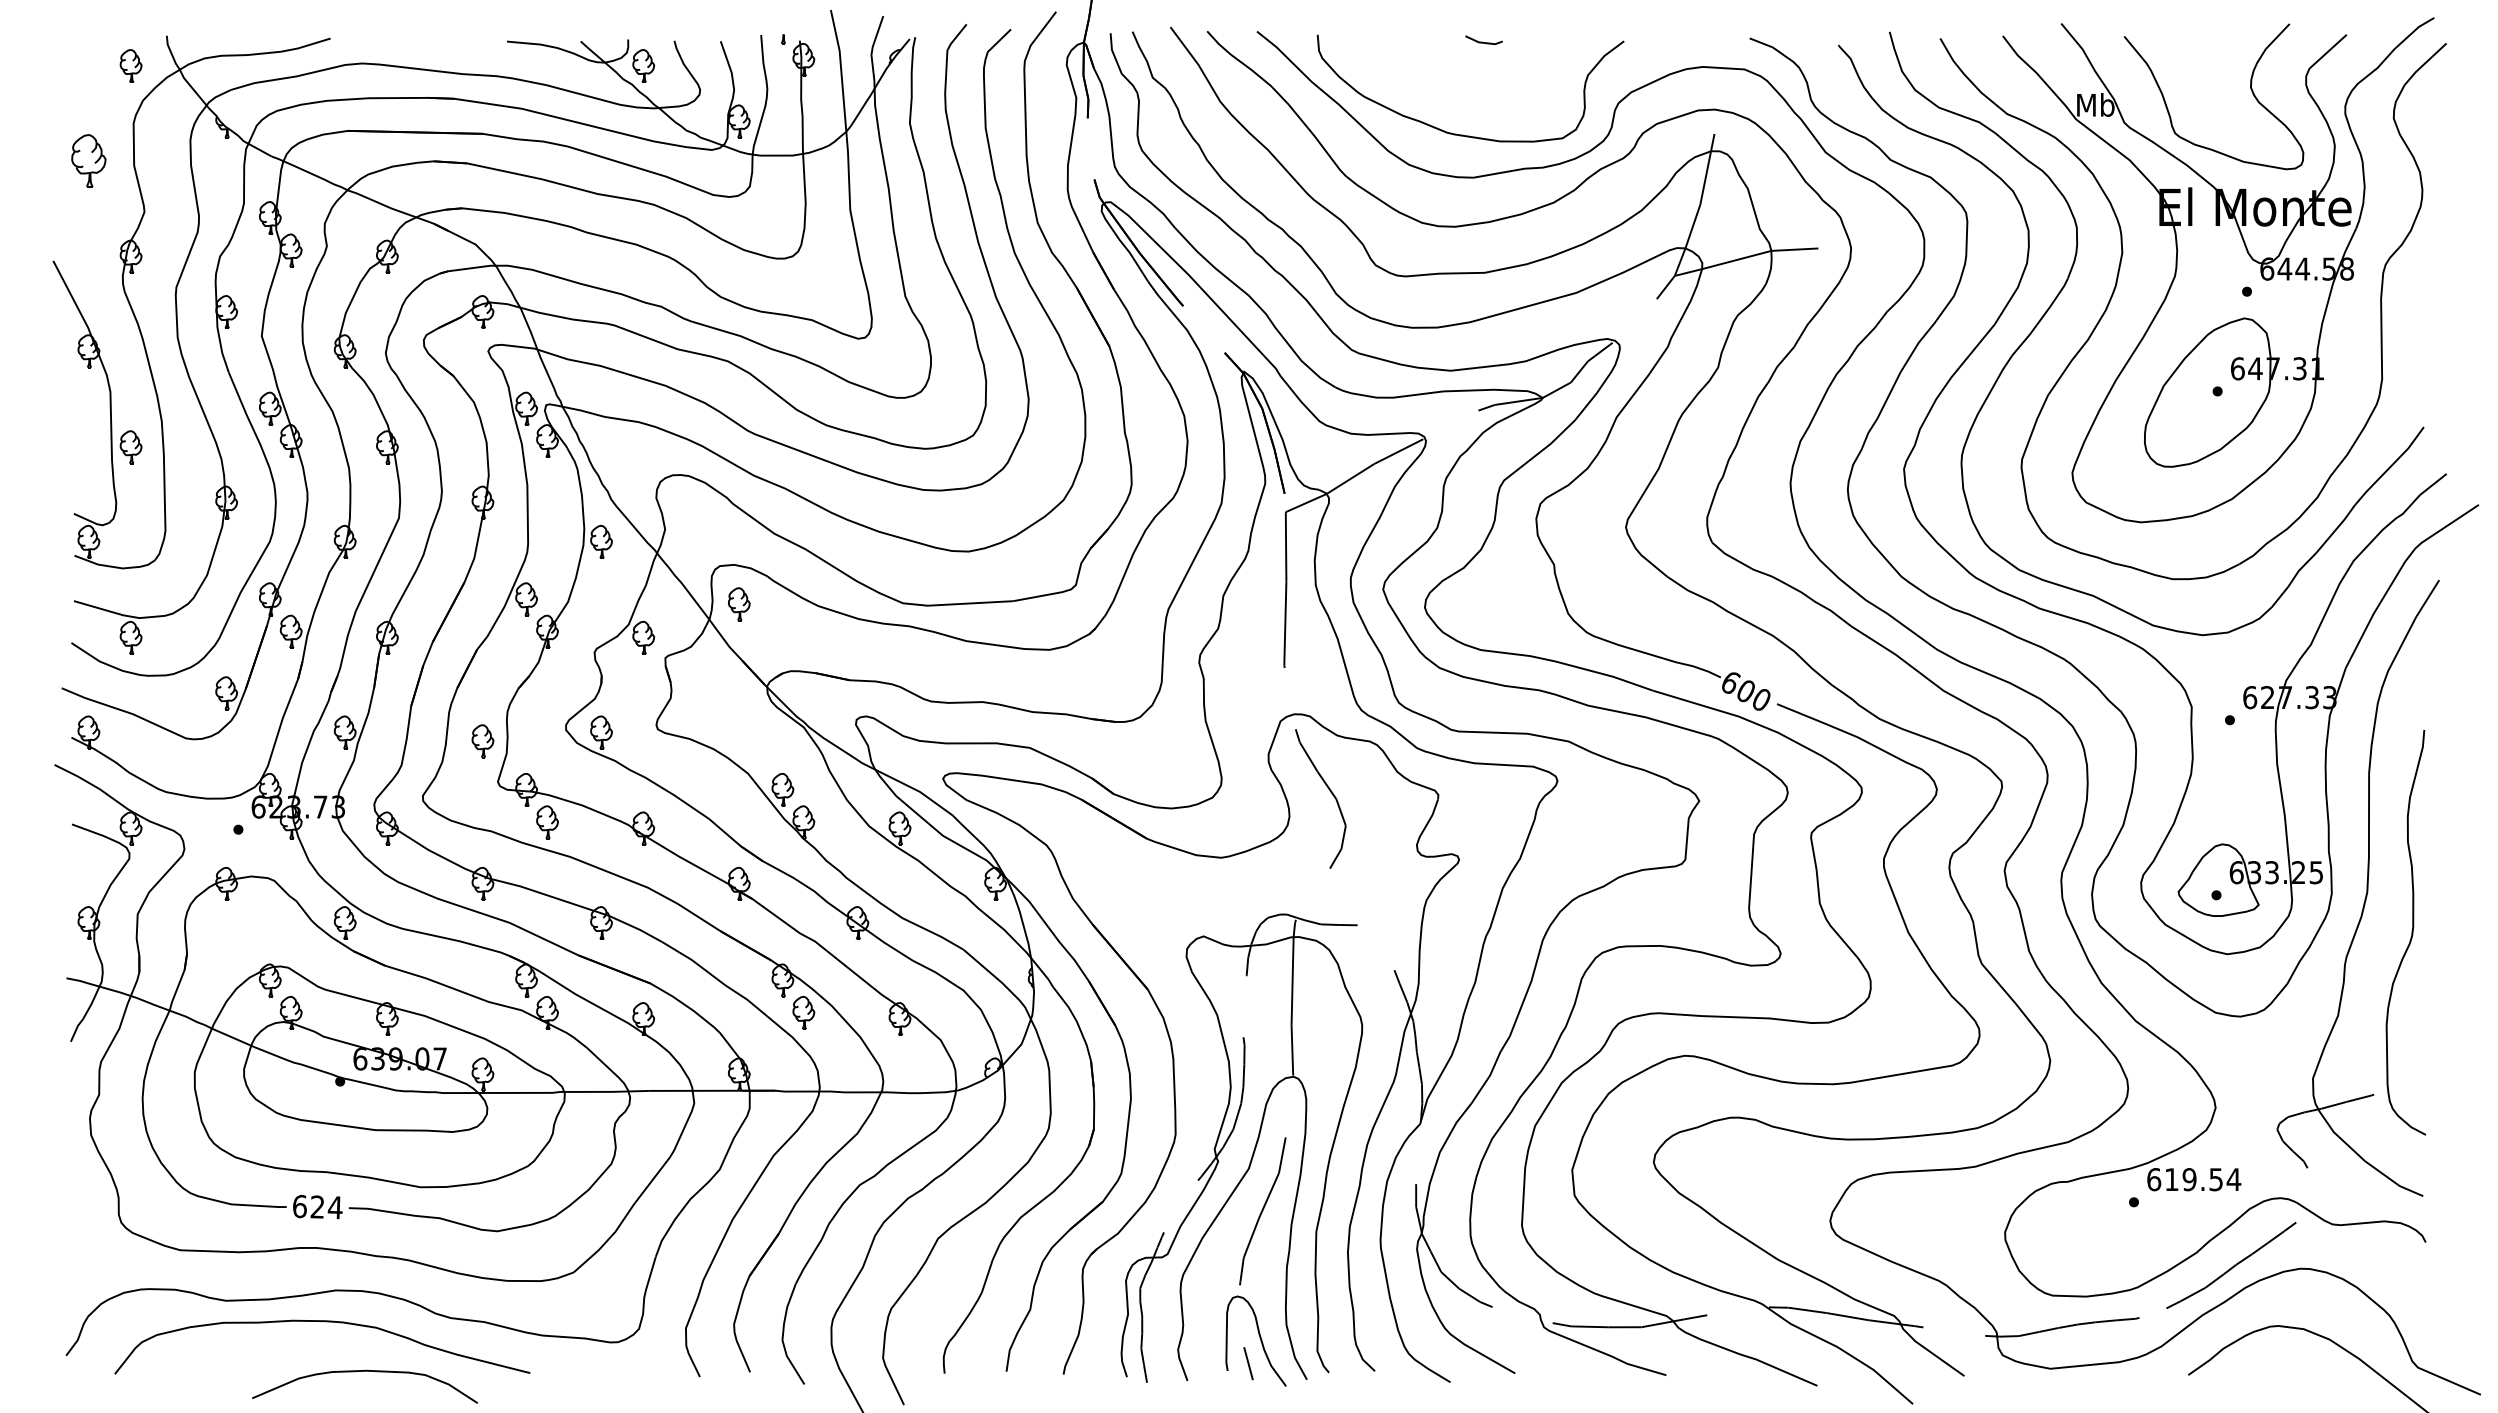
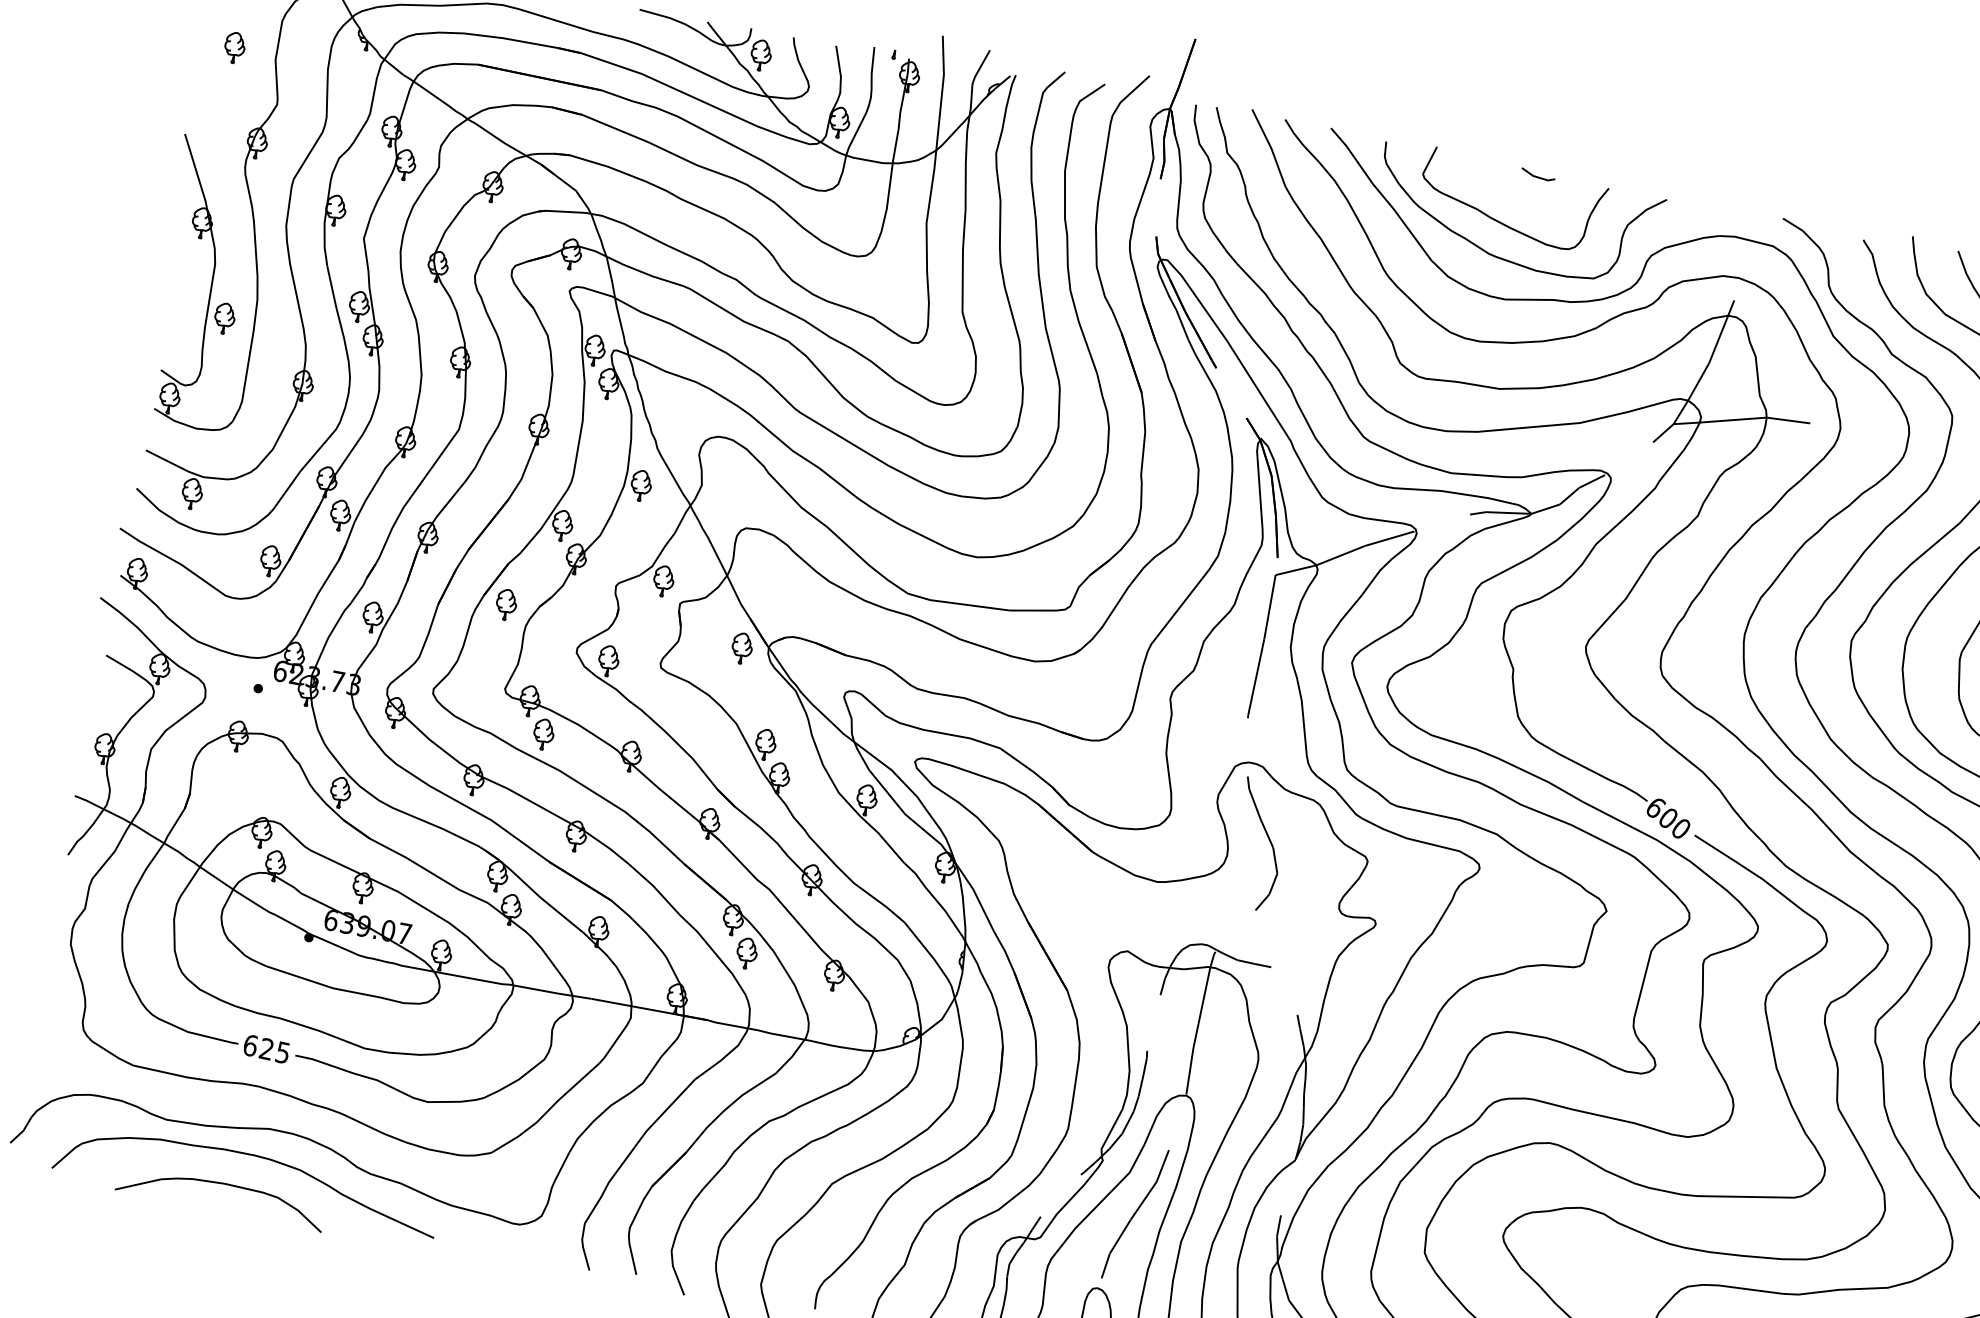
curve: (1452, 96) -> (1499, 221), added
part: (88, 160) -> (234, 47), size x0.62
part: (739, 604) -> (742, 648), moved
part: (482, 741) -> (505, 604), moved
text: (334, 1207) -> (282, 1052), 624 -> 625
curve: (364, 1371) -> (222, 1184), moved

